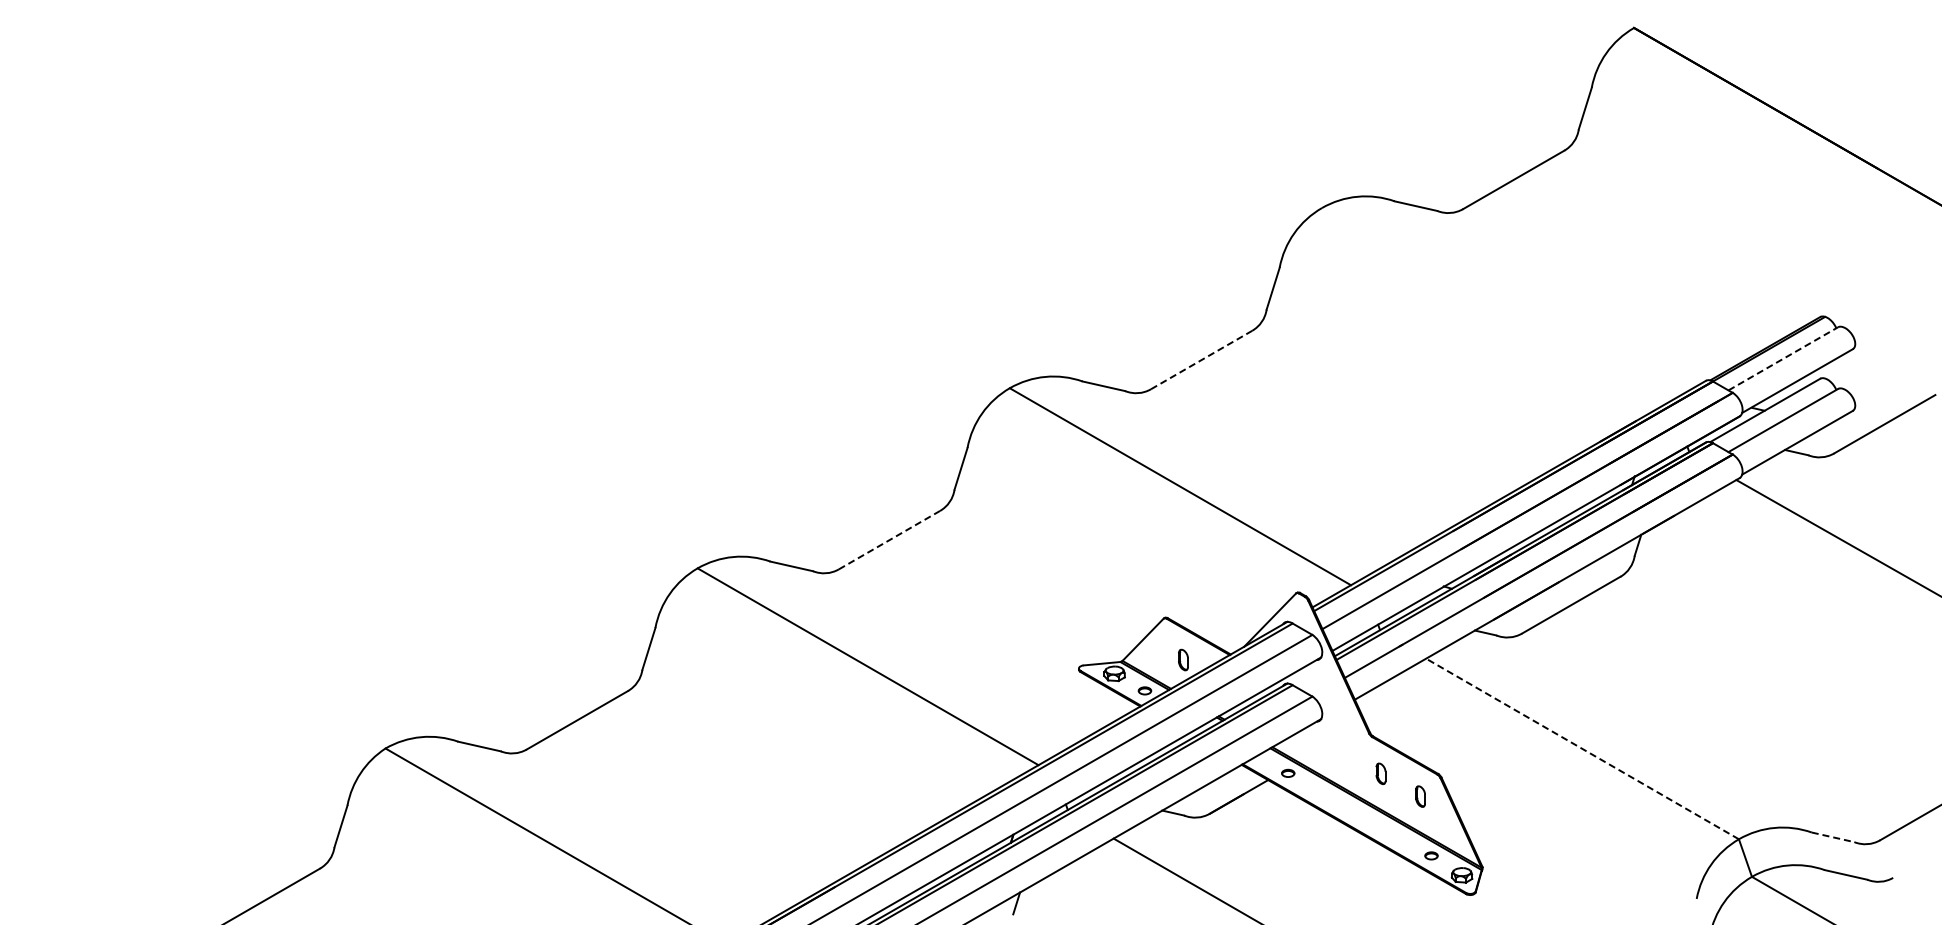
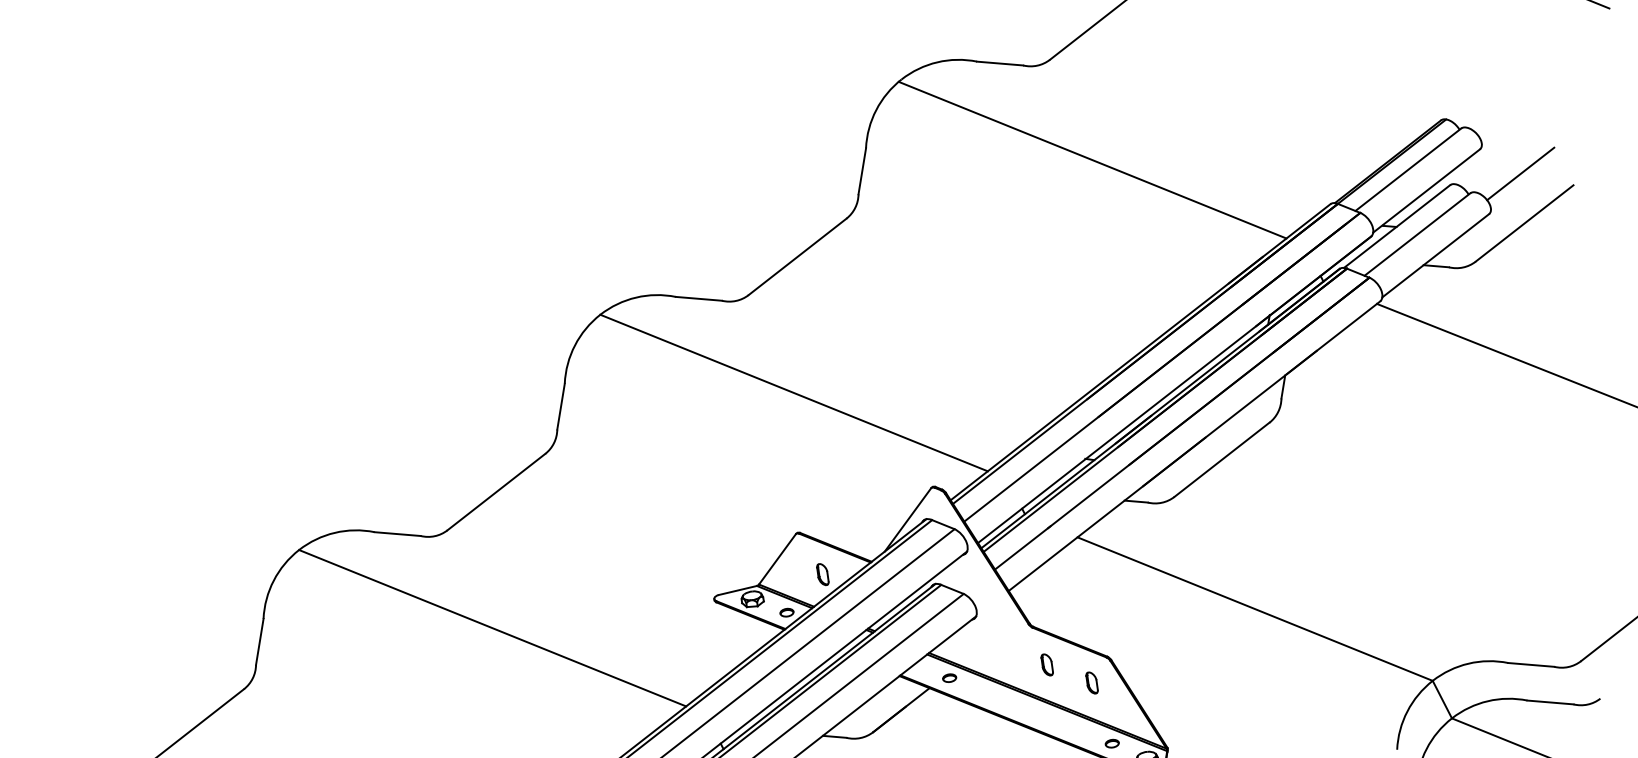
line: (1489, 308) -> (1092, 160), added
line: (1783, 358) -> (1408, 169), dashed -> solid
line: (1202, 359) -> (798, 256), dashed -> solid
line: (1887, 377) -> (1520, 173), added
line: (889, 539) -> (496, 491), dashed -> solid
line: (1582, 748) -> (1255, 608), dashed -> solid
line: (1833, 837) -> (1531, 665), dashed -> solid

